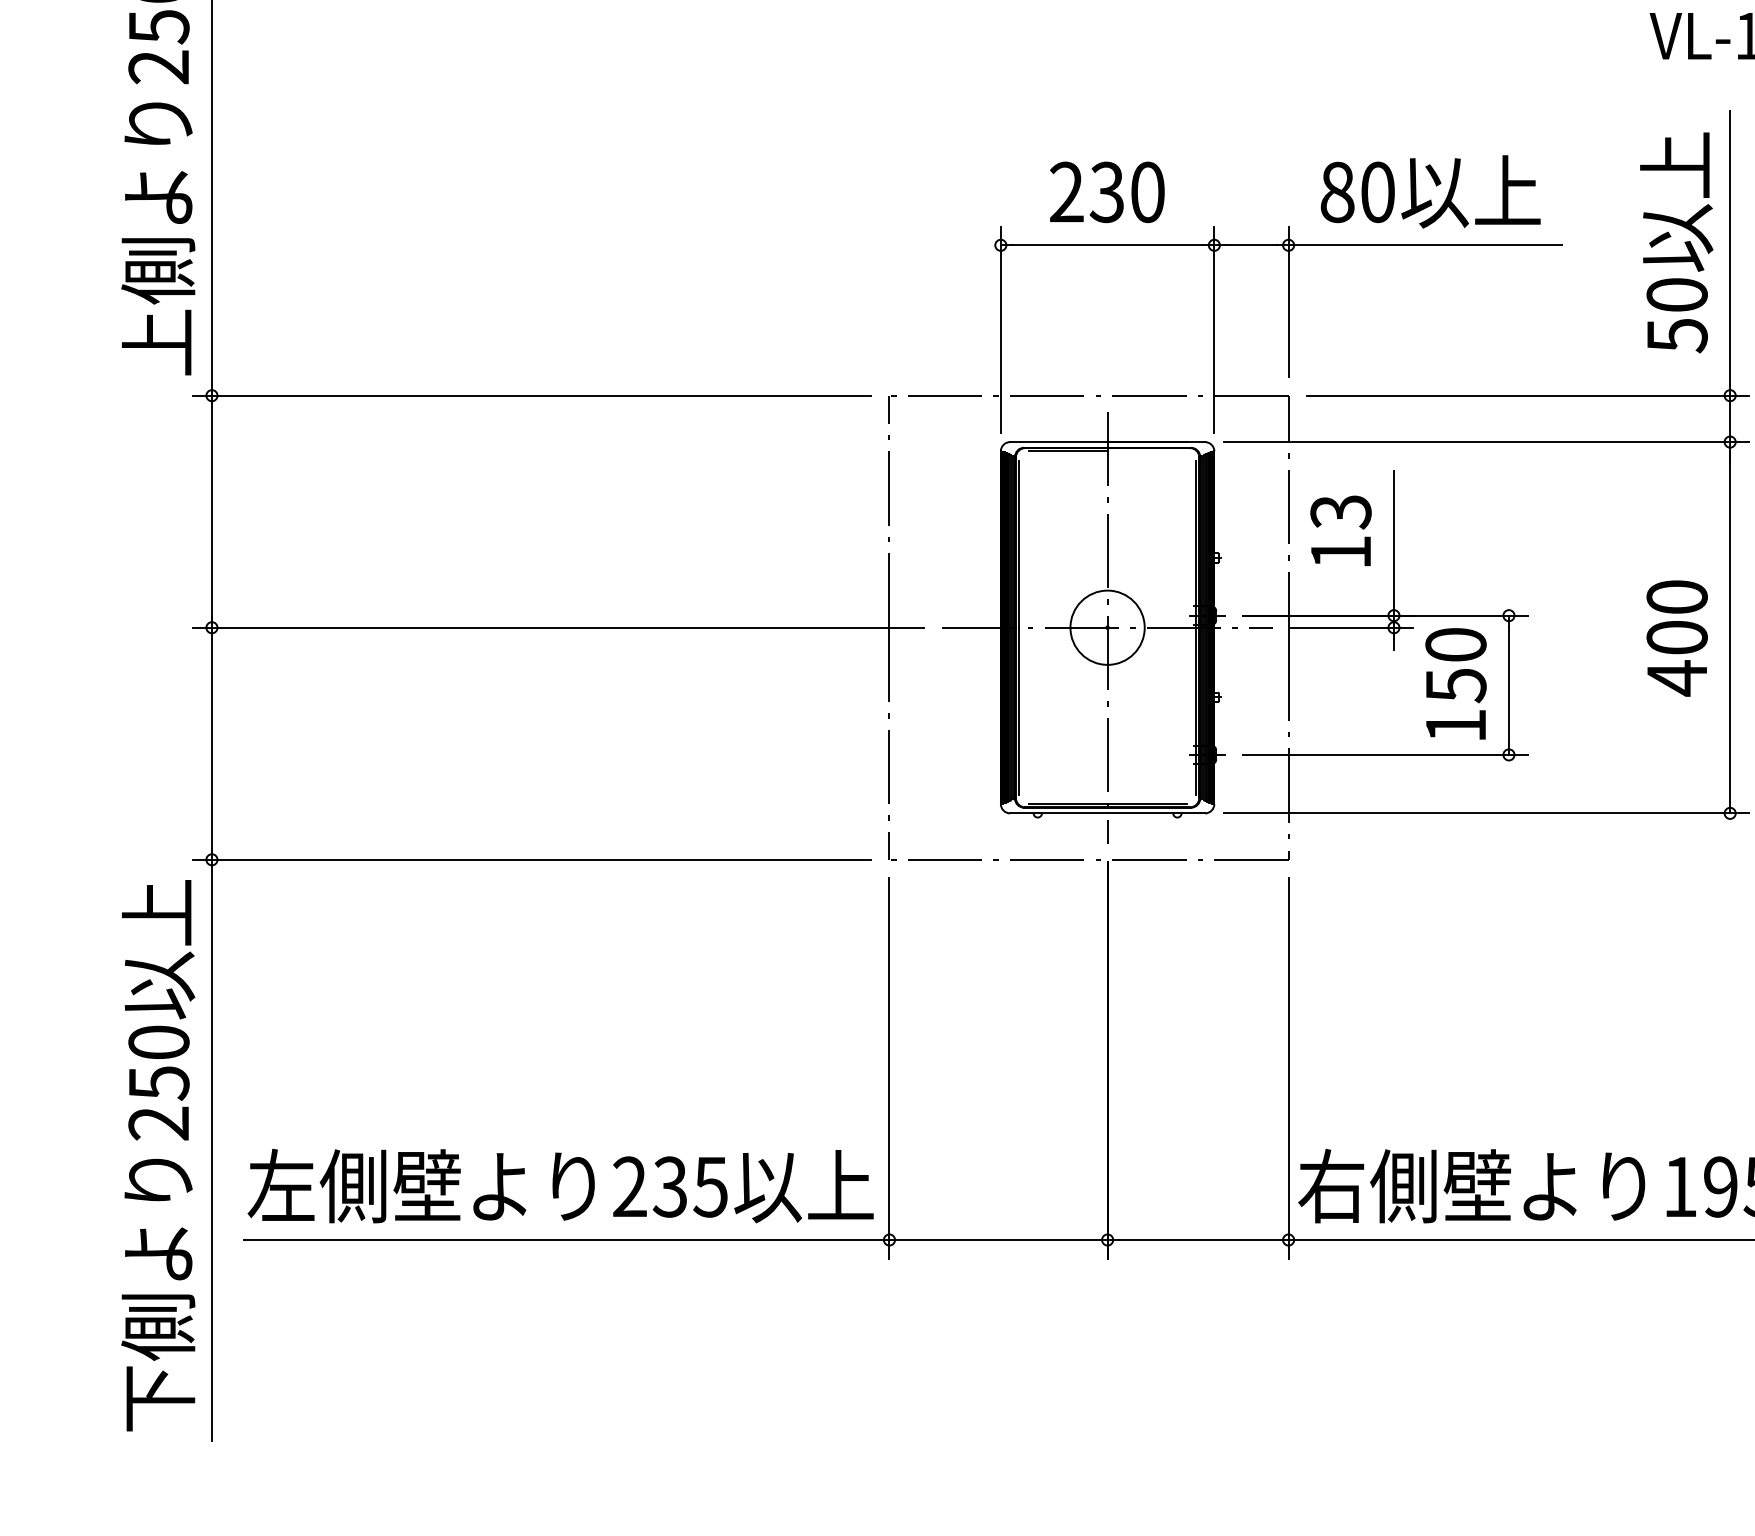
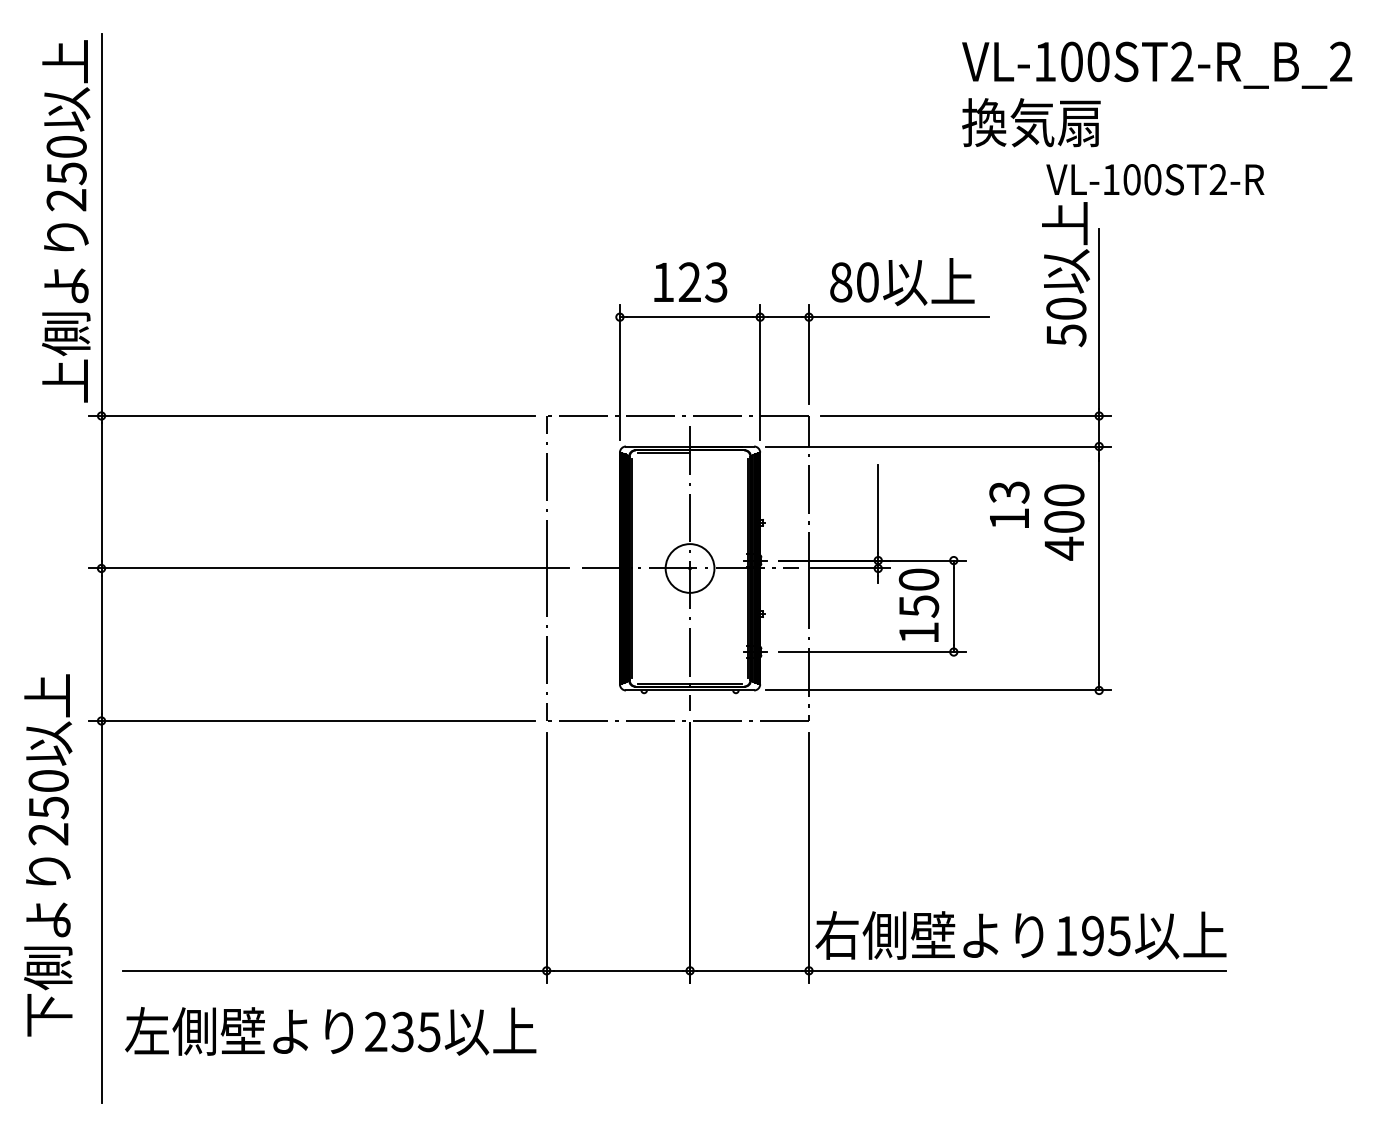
text: (1106, 192) -> (689, 282), 230 -> 123
text: (1677, 242) -> (1066, 274), moved
text: (1341, 530) -> (1009, 504), moved
text: (1677, 638) -> (1064, 522), moved
text: (158, 1155) -> (48, 855), moved
text: (560, 1186) -> (330, 1031), moved

